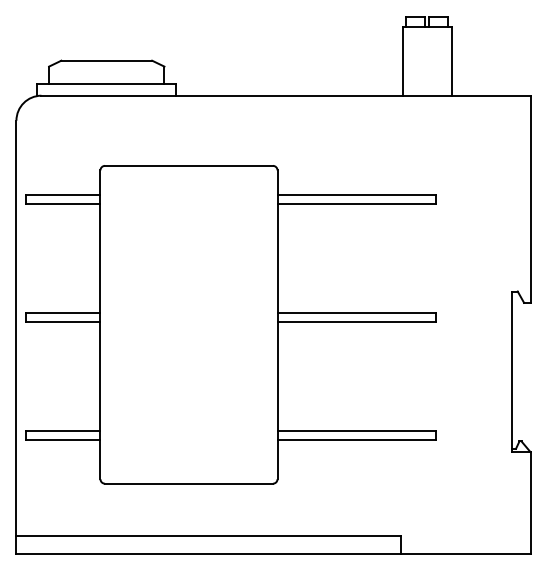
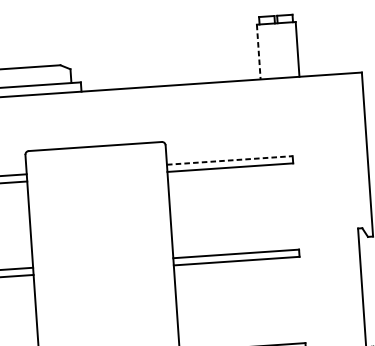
line: (402, 61) -> (258, 52), solid -> dashed
line: (357, 194) -> (230, 160), solid -> dashed

